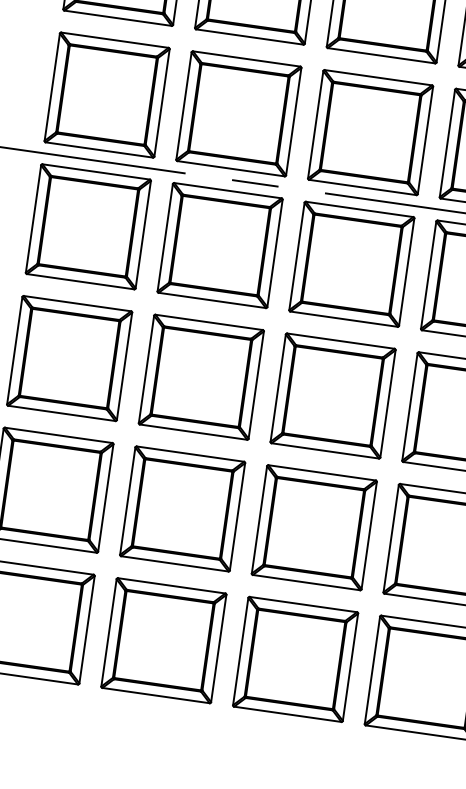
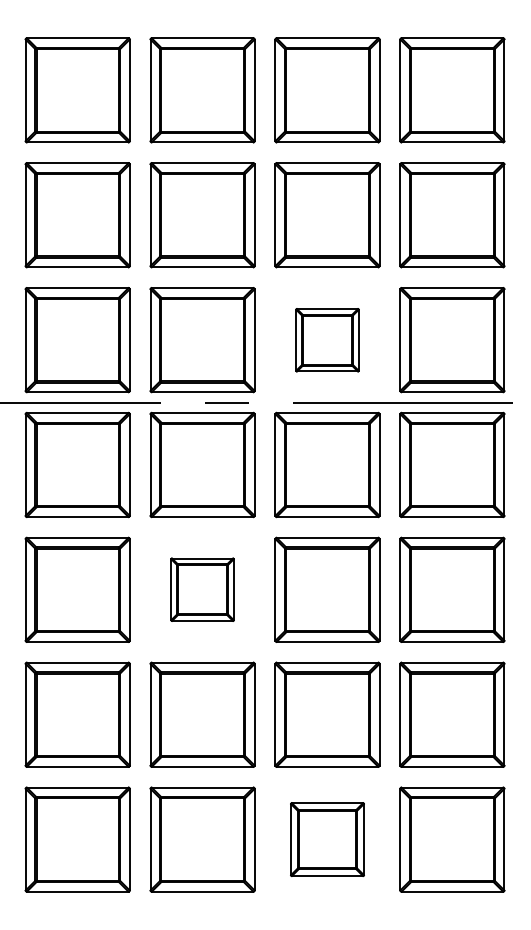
part: (370, 133) -> (327, 340), size x0.6
part: (201, 376) -> (202, 589), size x0.6
part: (295, 659) -> (327, 839), size x0.7

